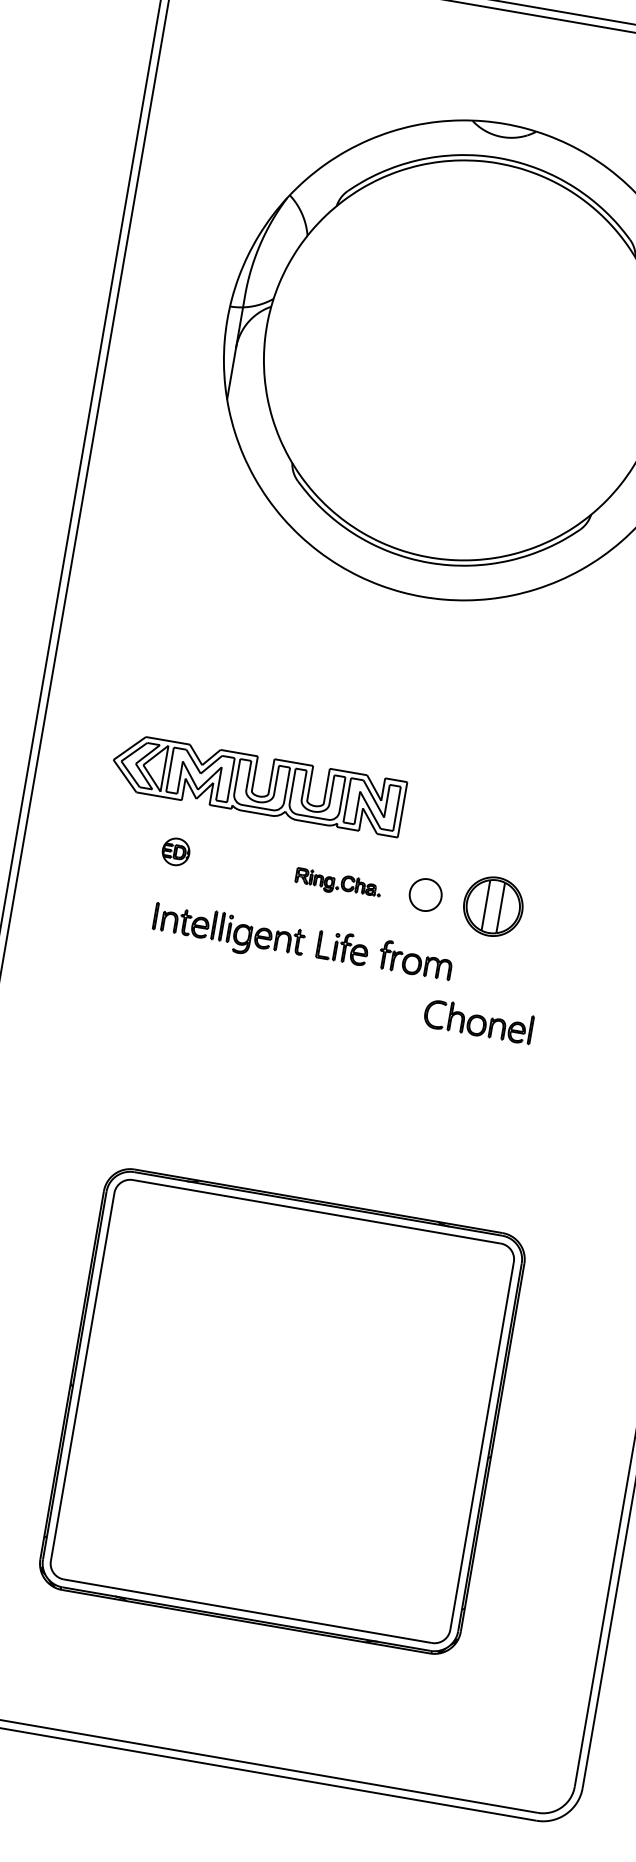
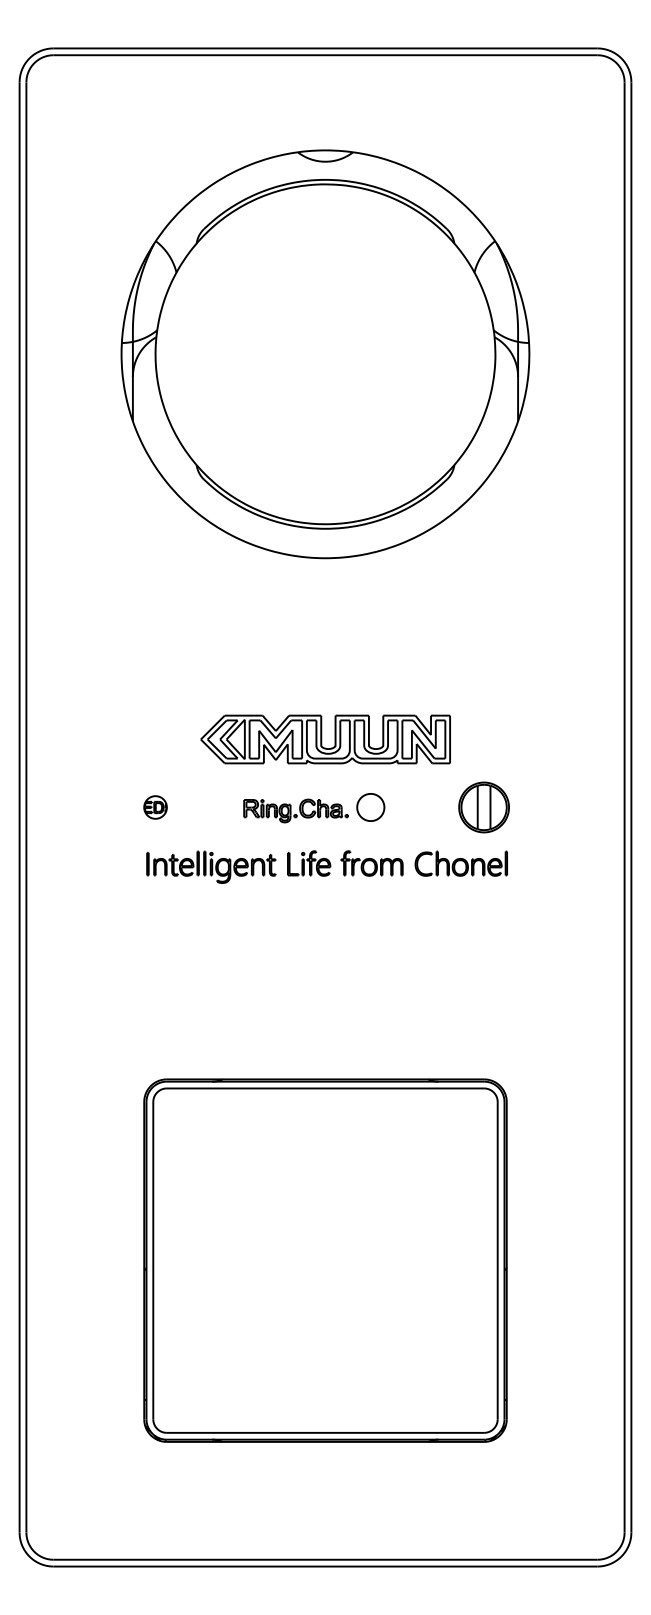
part: (258, 784) -> (325, 739), moved
part: (337, 883) -> (295, 810), size x1.43
part: (492, 906) -> (483, 807), moved
part: (477, 1021) -> (460, 863), moved

